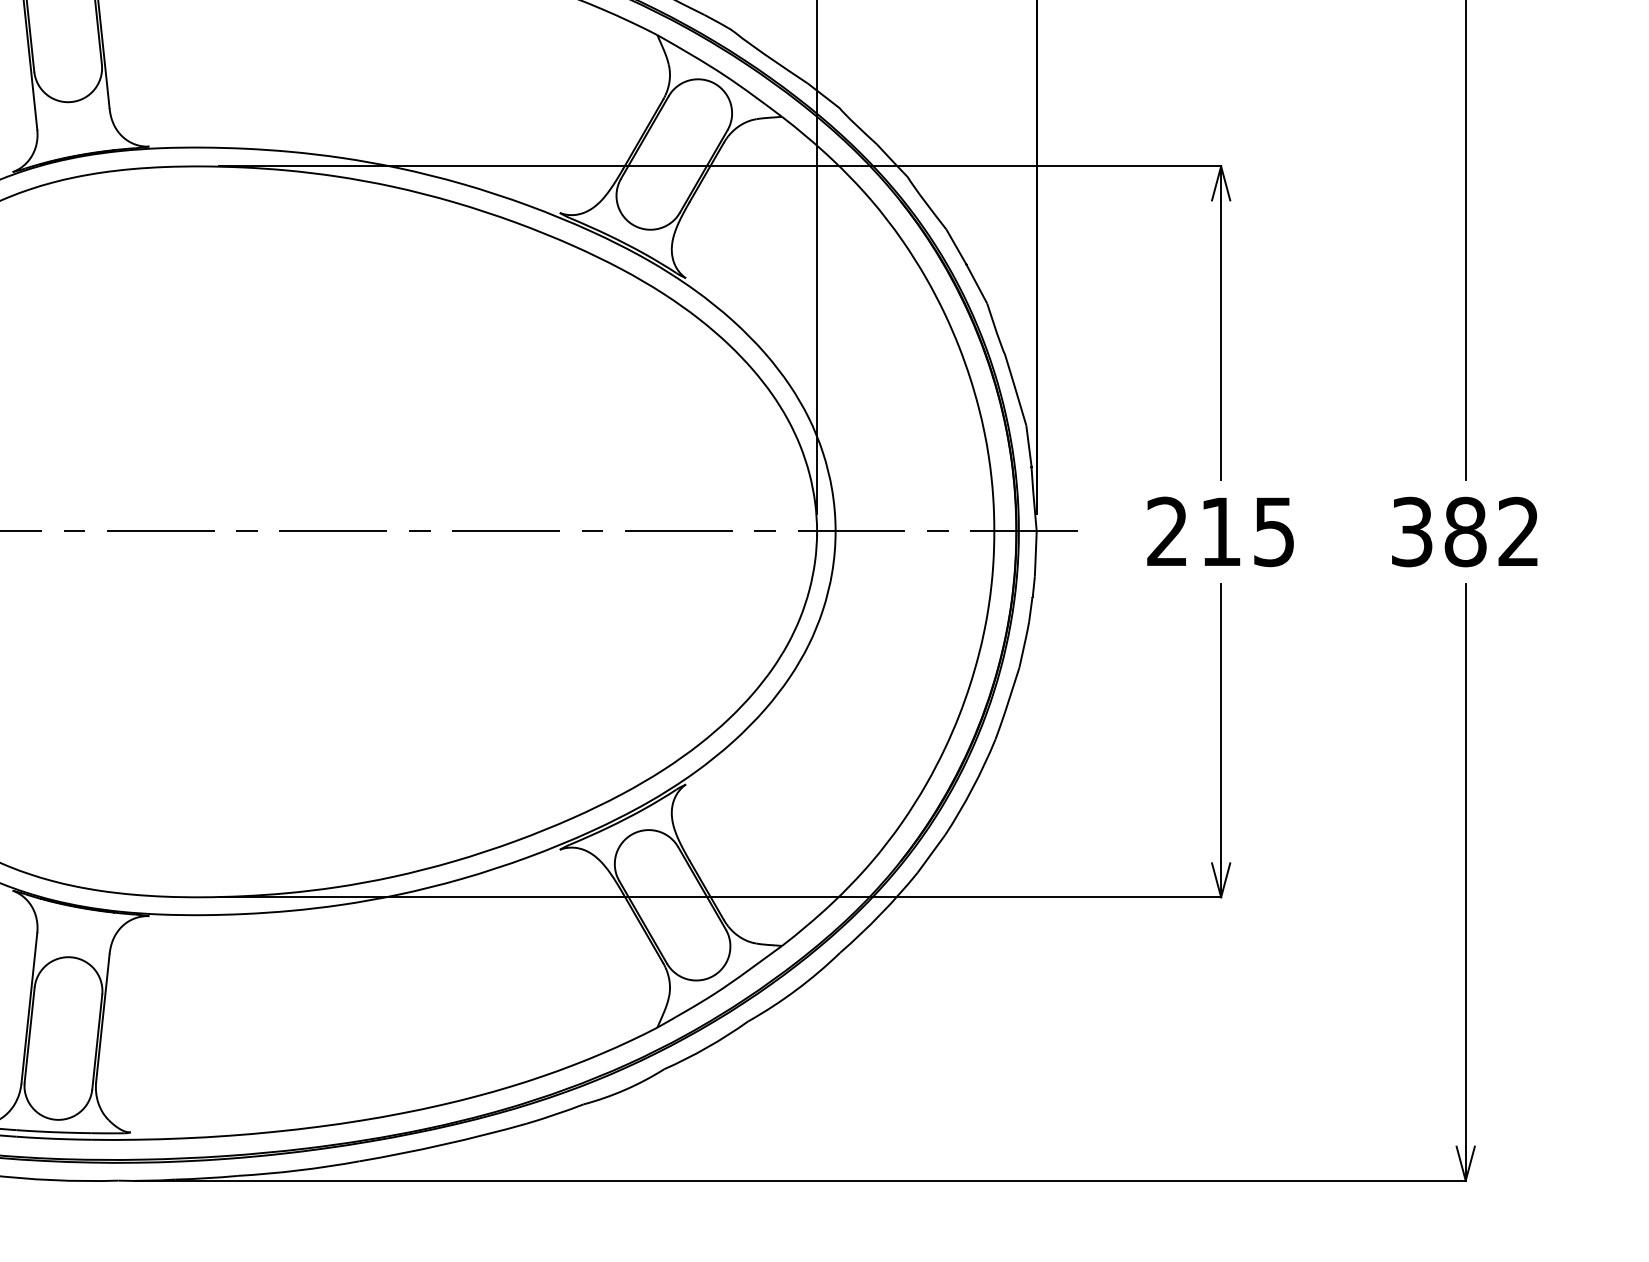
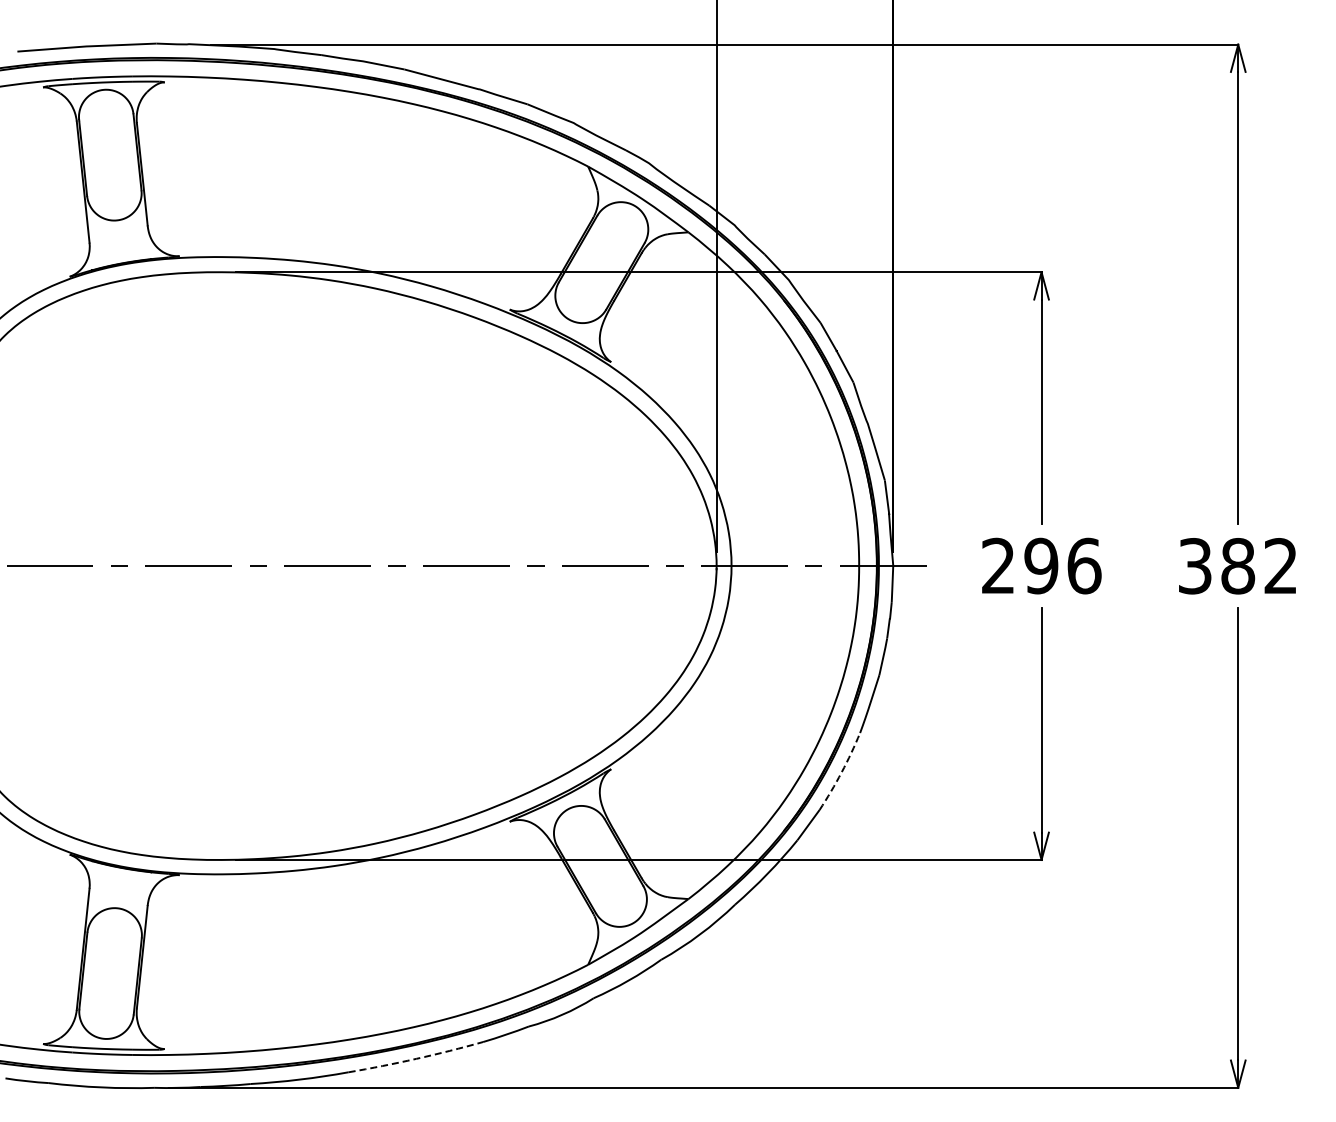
text: (1247, 531) -> (1062, 565), 215 -> 296
arc: (972, 788) -> (841, 772), solid -> dashed
arc: (443, 1144) -> (416, 1058), solid -> dashed

